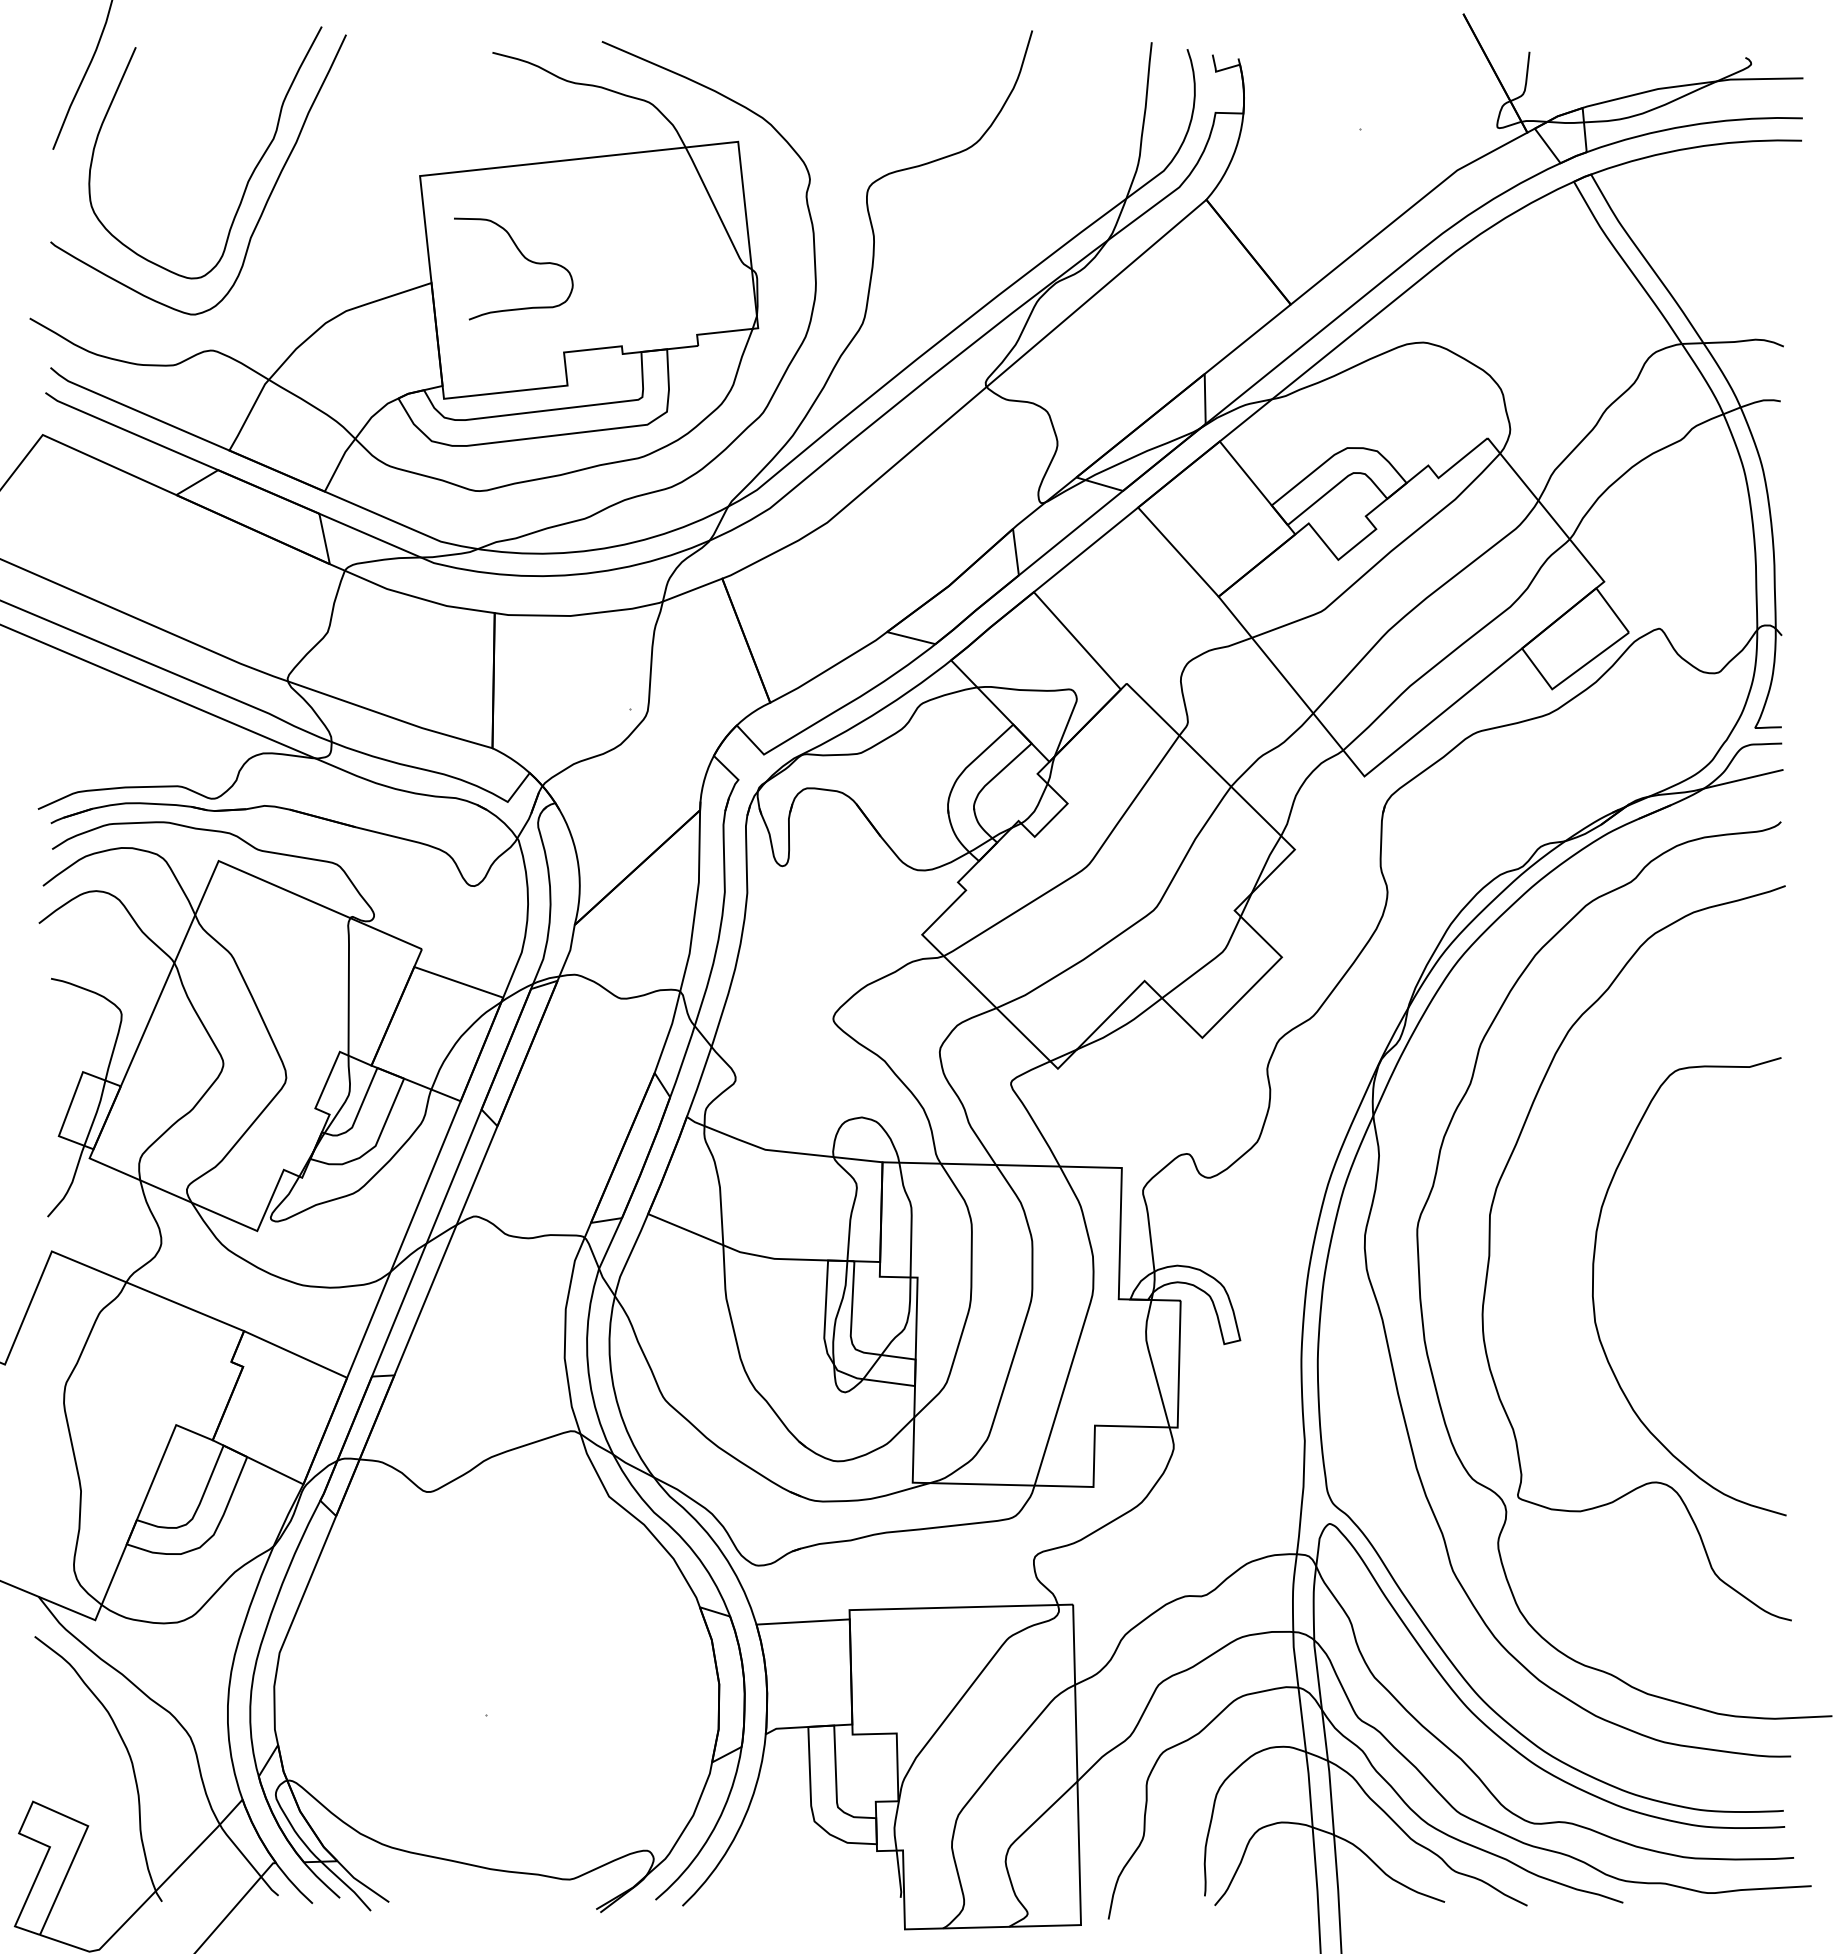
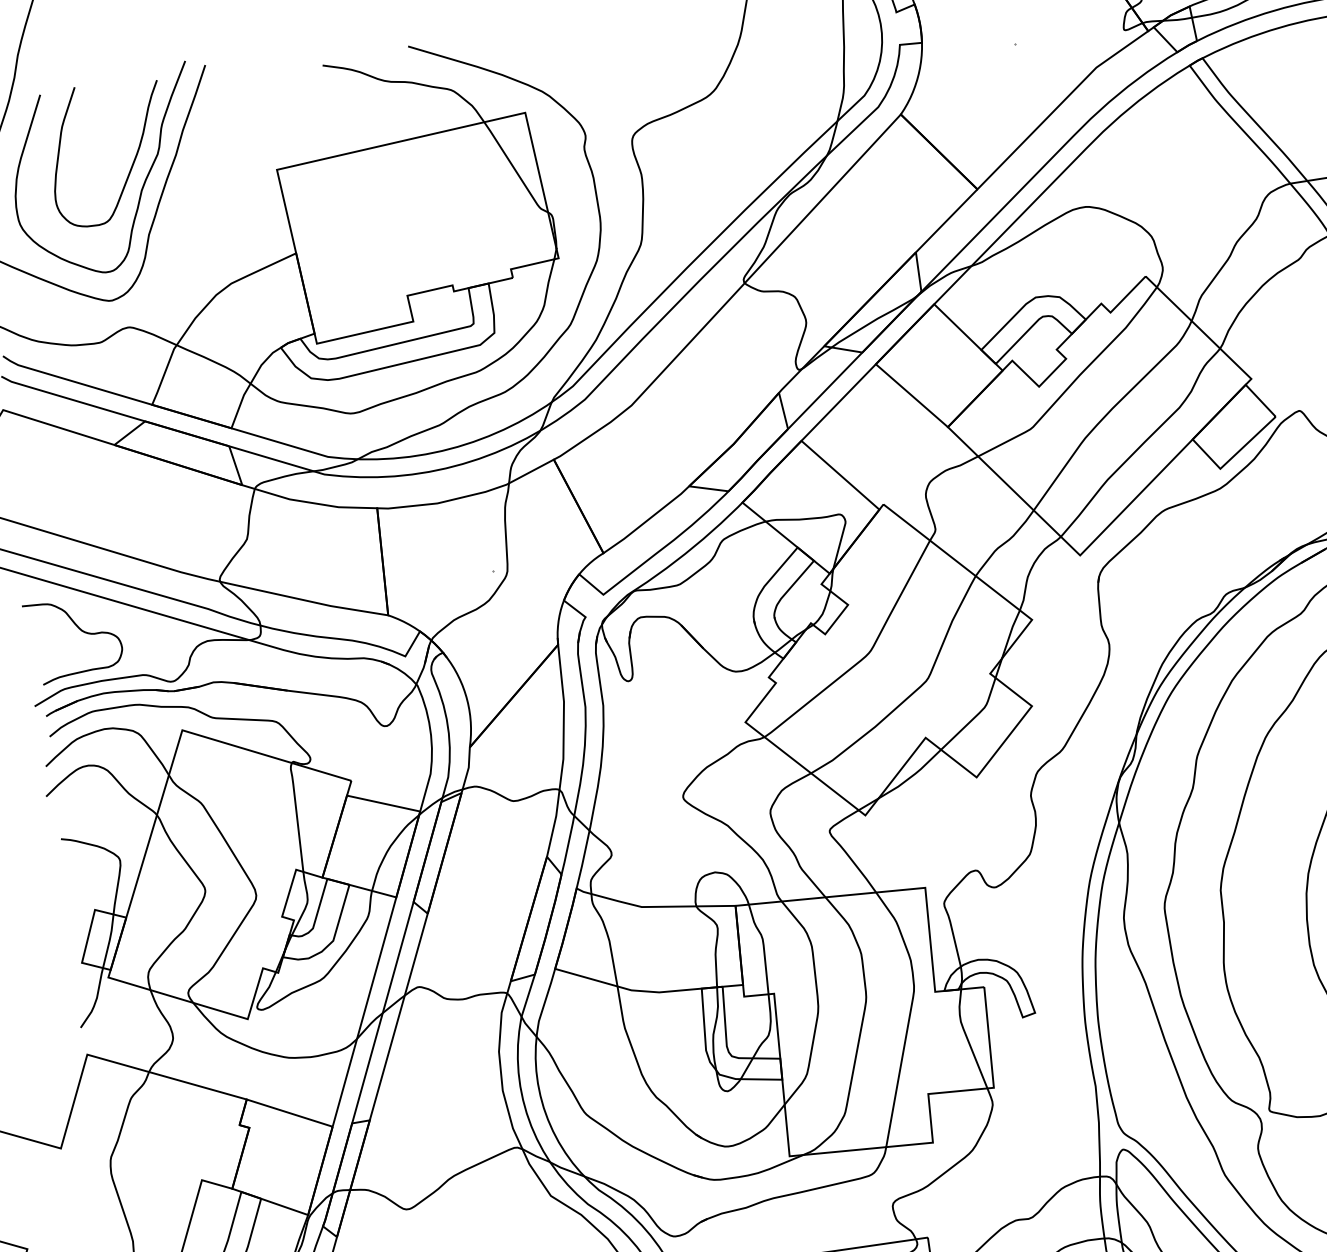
curve: (239, 148) -> (131, 165), added
curve: (523, 257) -> (80, 630), moved

